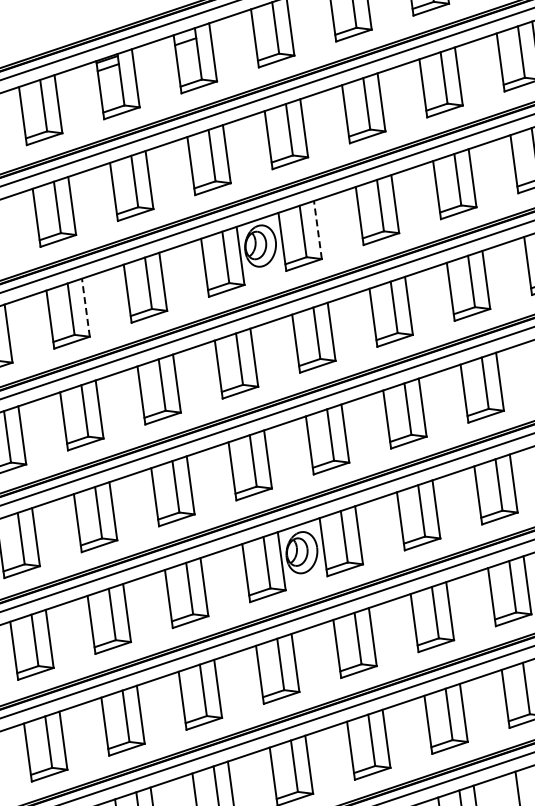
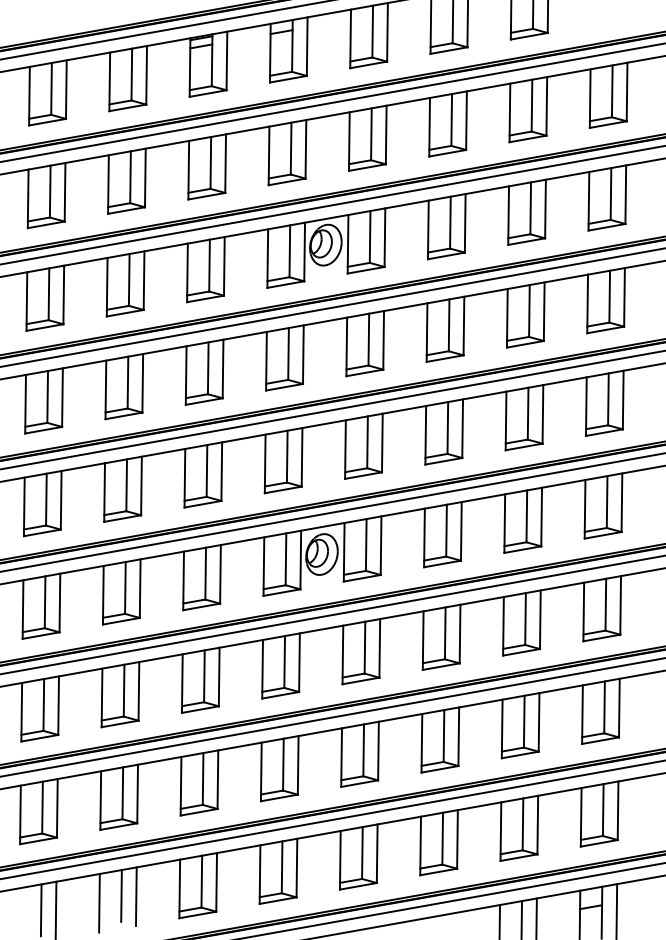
line: (317, 229) -> (384, 237), dashed -> solid
line: (86, 307) -> (144, 280), dashed -> solid

